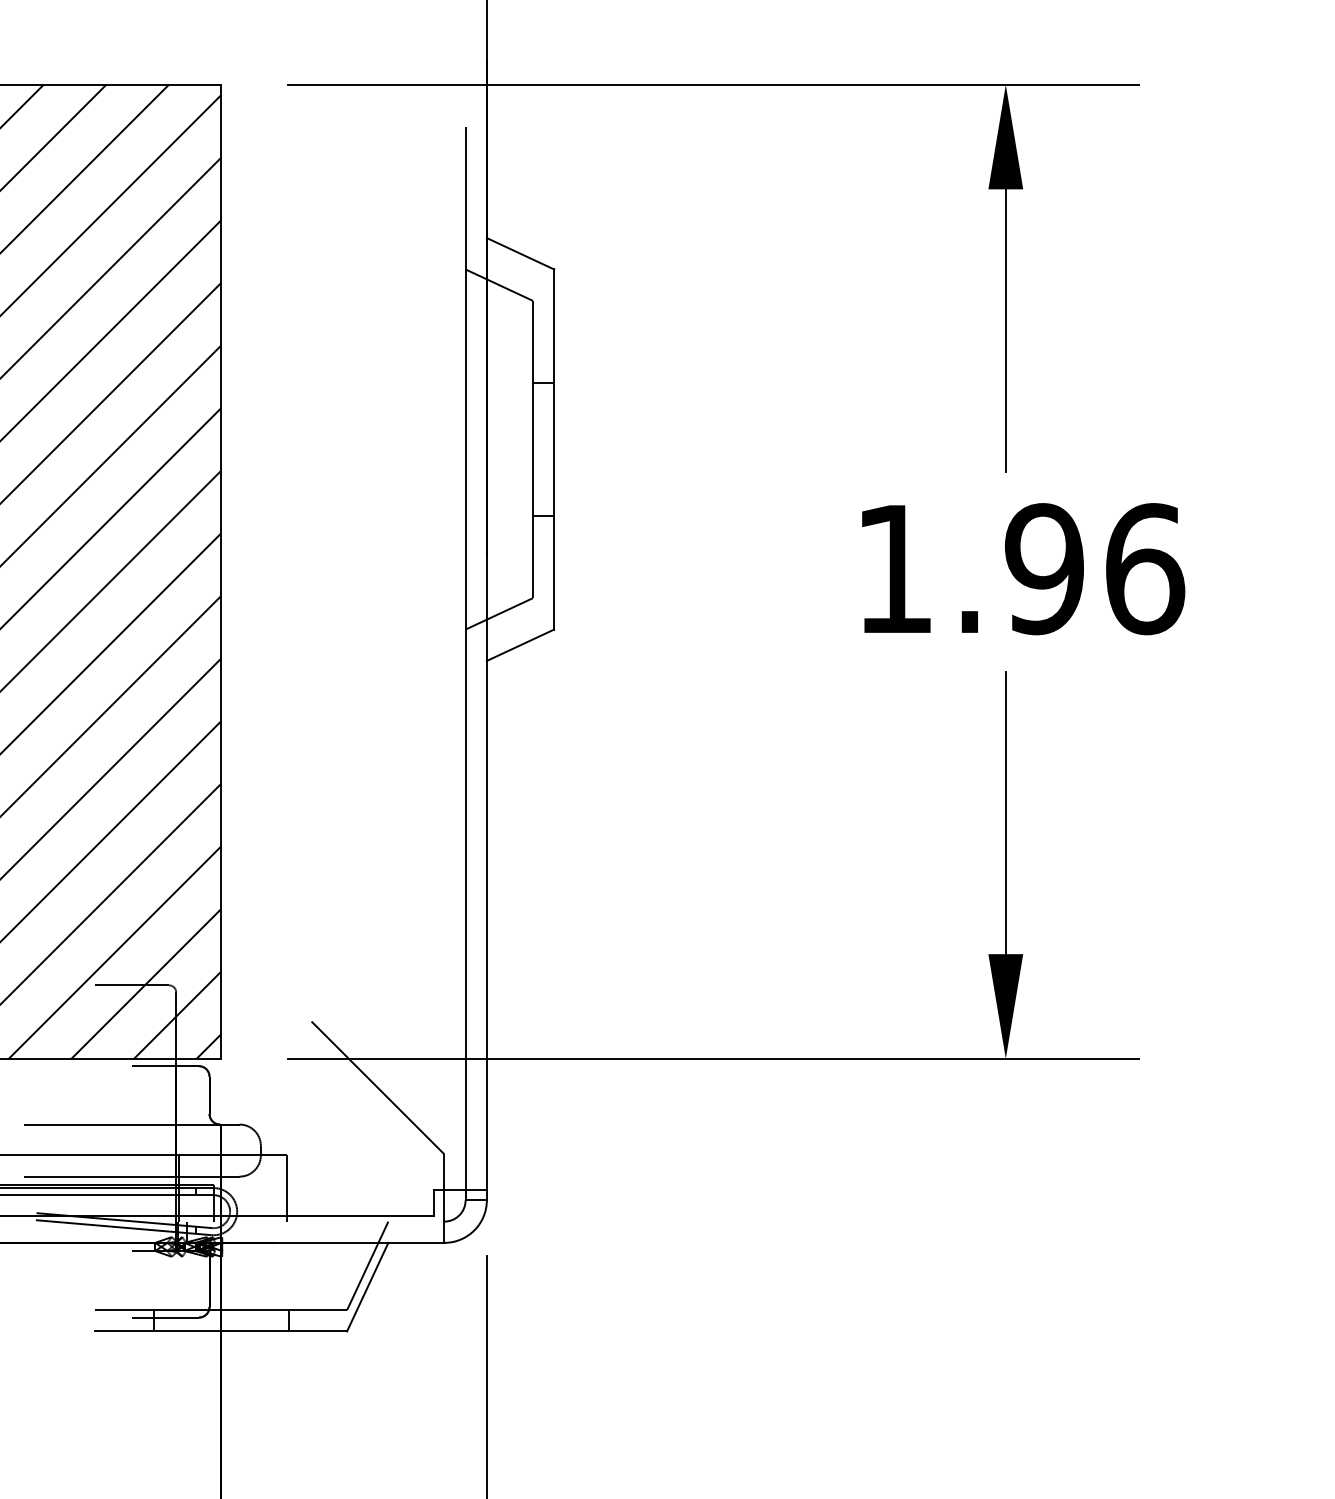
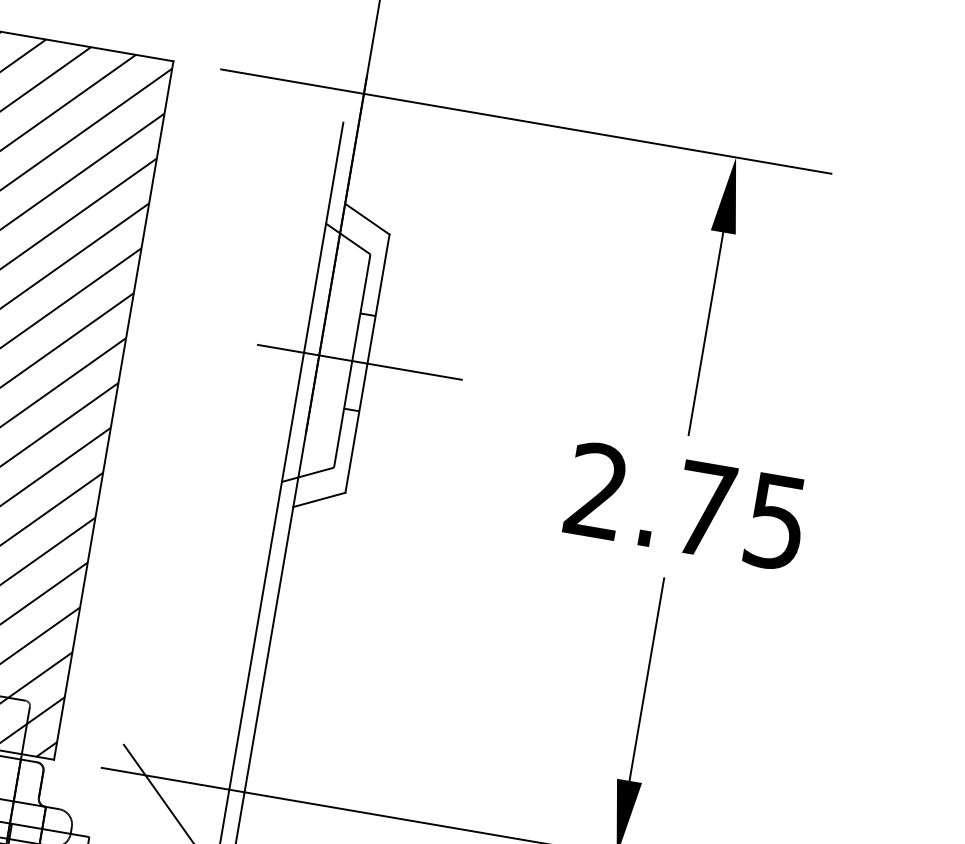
line: (543, 449) -> (359, 362), added
text: (1020, 569) -> (687, 506), 1.96 -> 2.75

